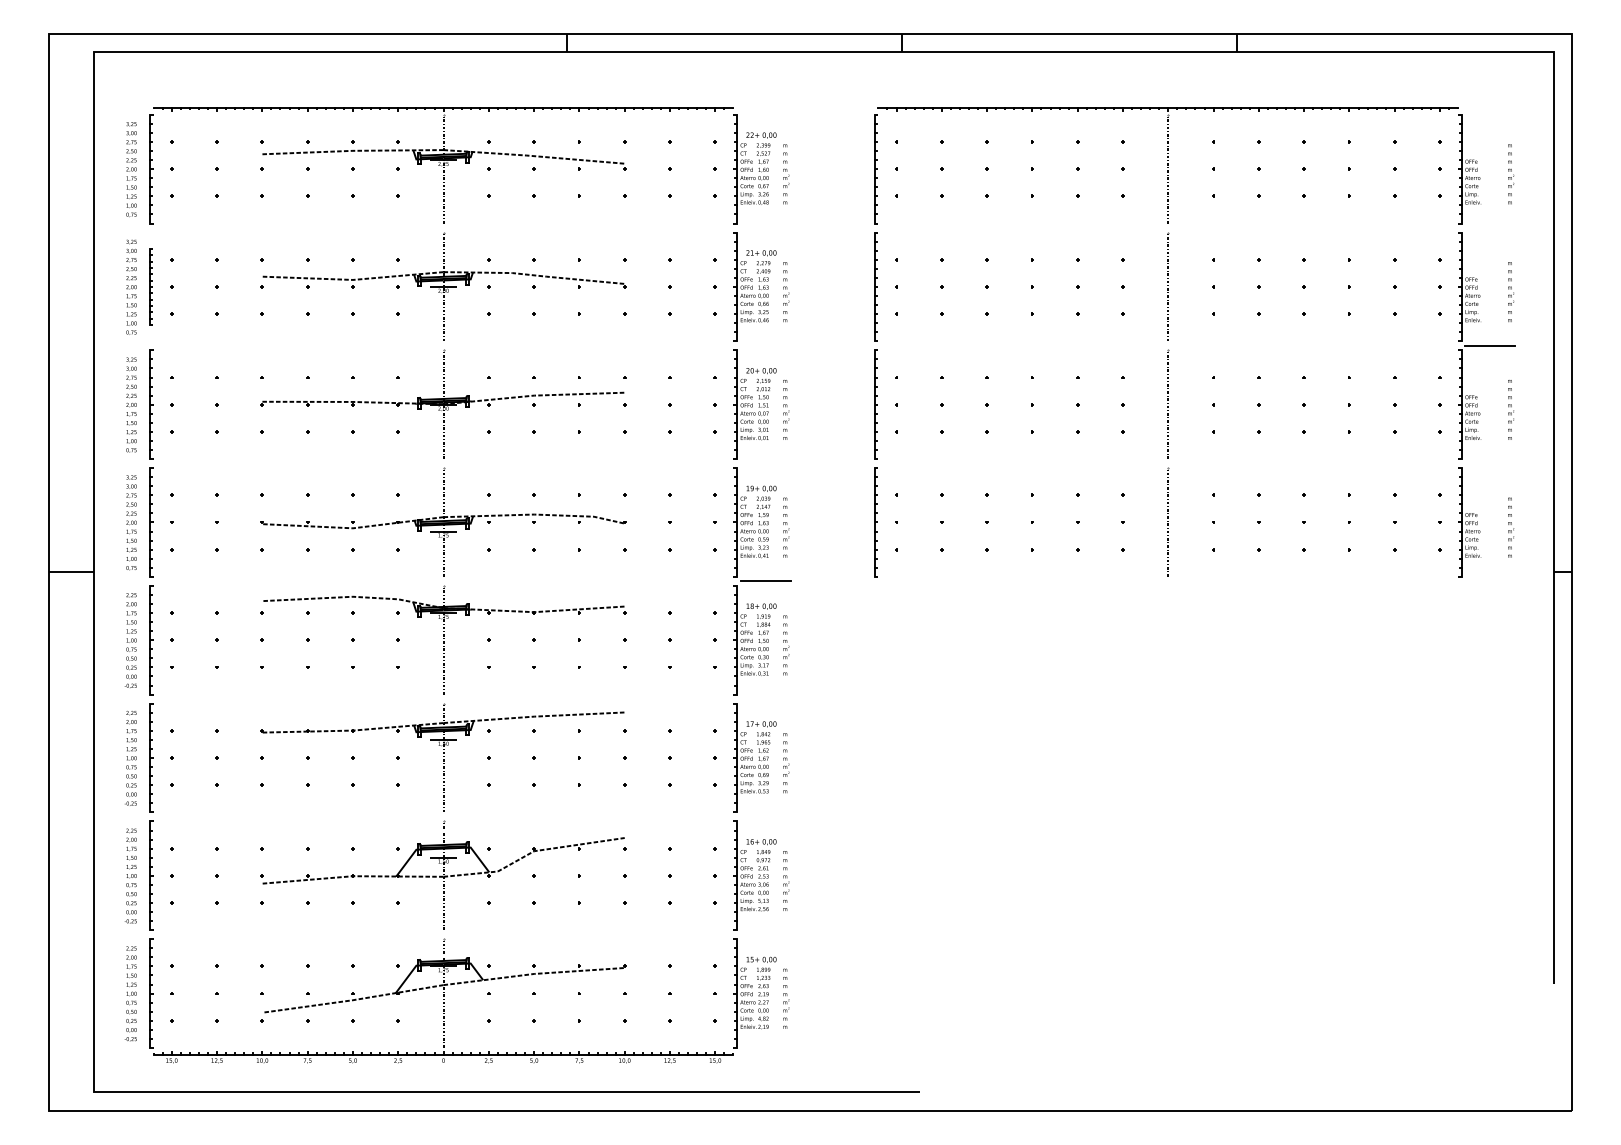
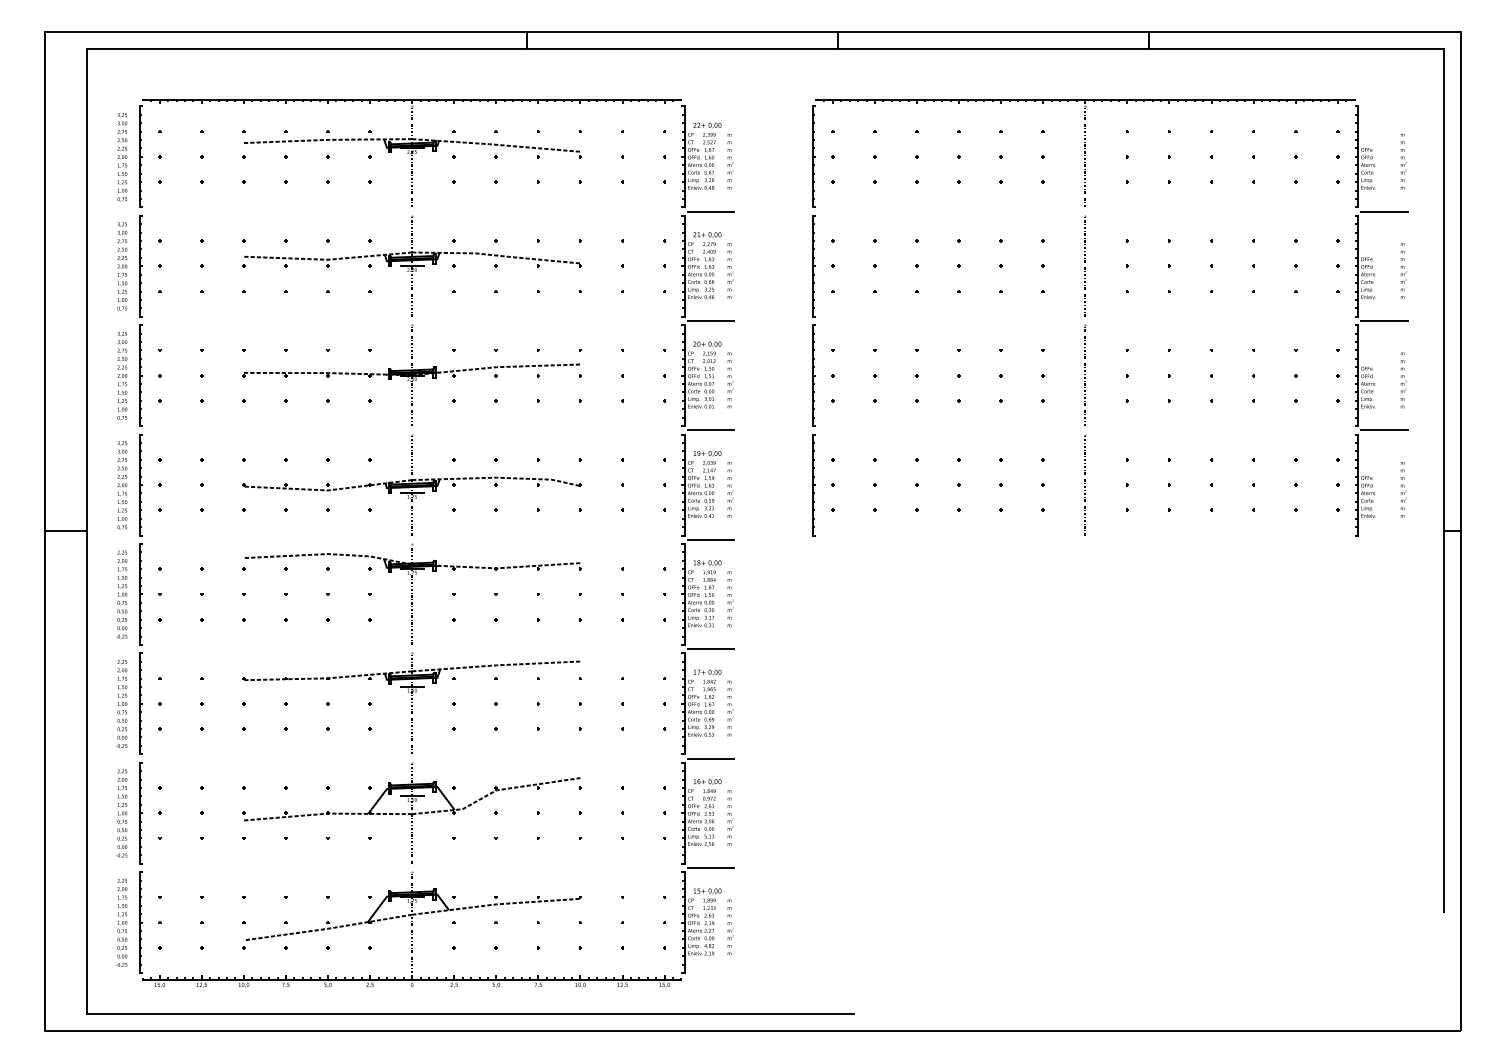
line: (765, 228) -> (711, 211), added
line: (1490, 228) -> (1384, 211), added
part: (151, 286) -> (140, 265), size x1.43
line: (765, 345) -> (711, 320), added
line: (765, 463) -> (711, 430), added
line: (1490, 463) -> (1384, 430), added
line: (765, 699) -> (711, 649), added
line: (765, 816) -> (711, 758), added
line: (765, 934) -> (711, 867), added

